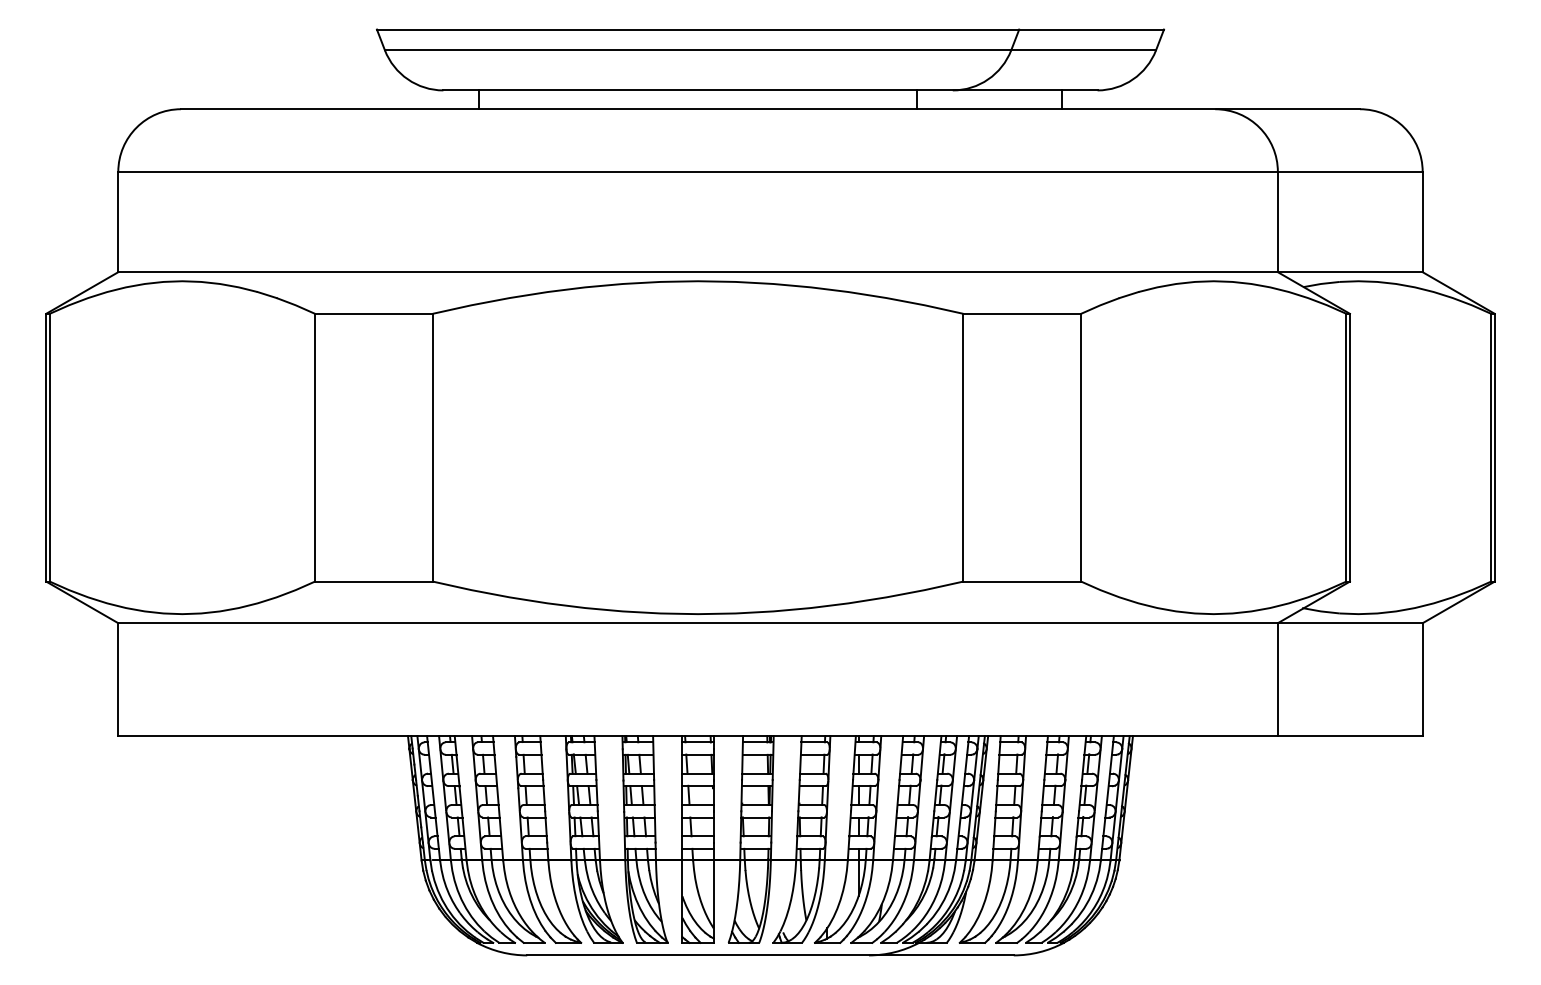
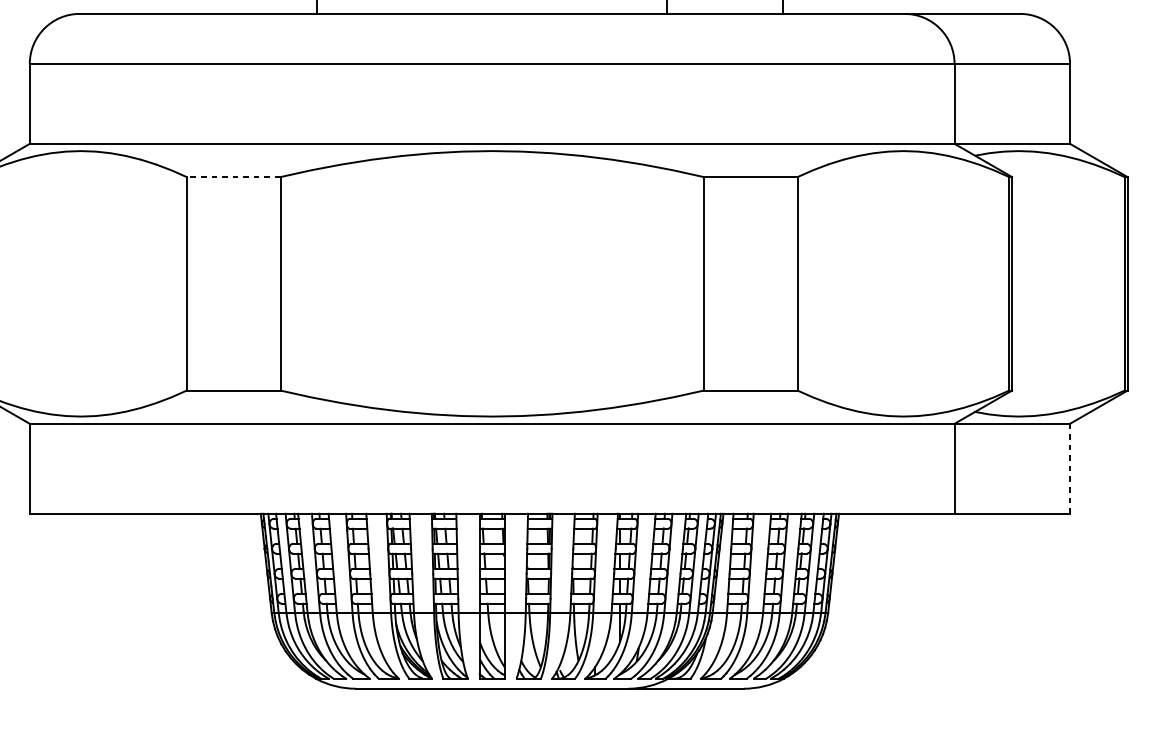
line: (373, 313) -> (233, 176), solid -> dashed
line: (1422, 679) -> (1069, 468), solid -> dashed

